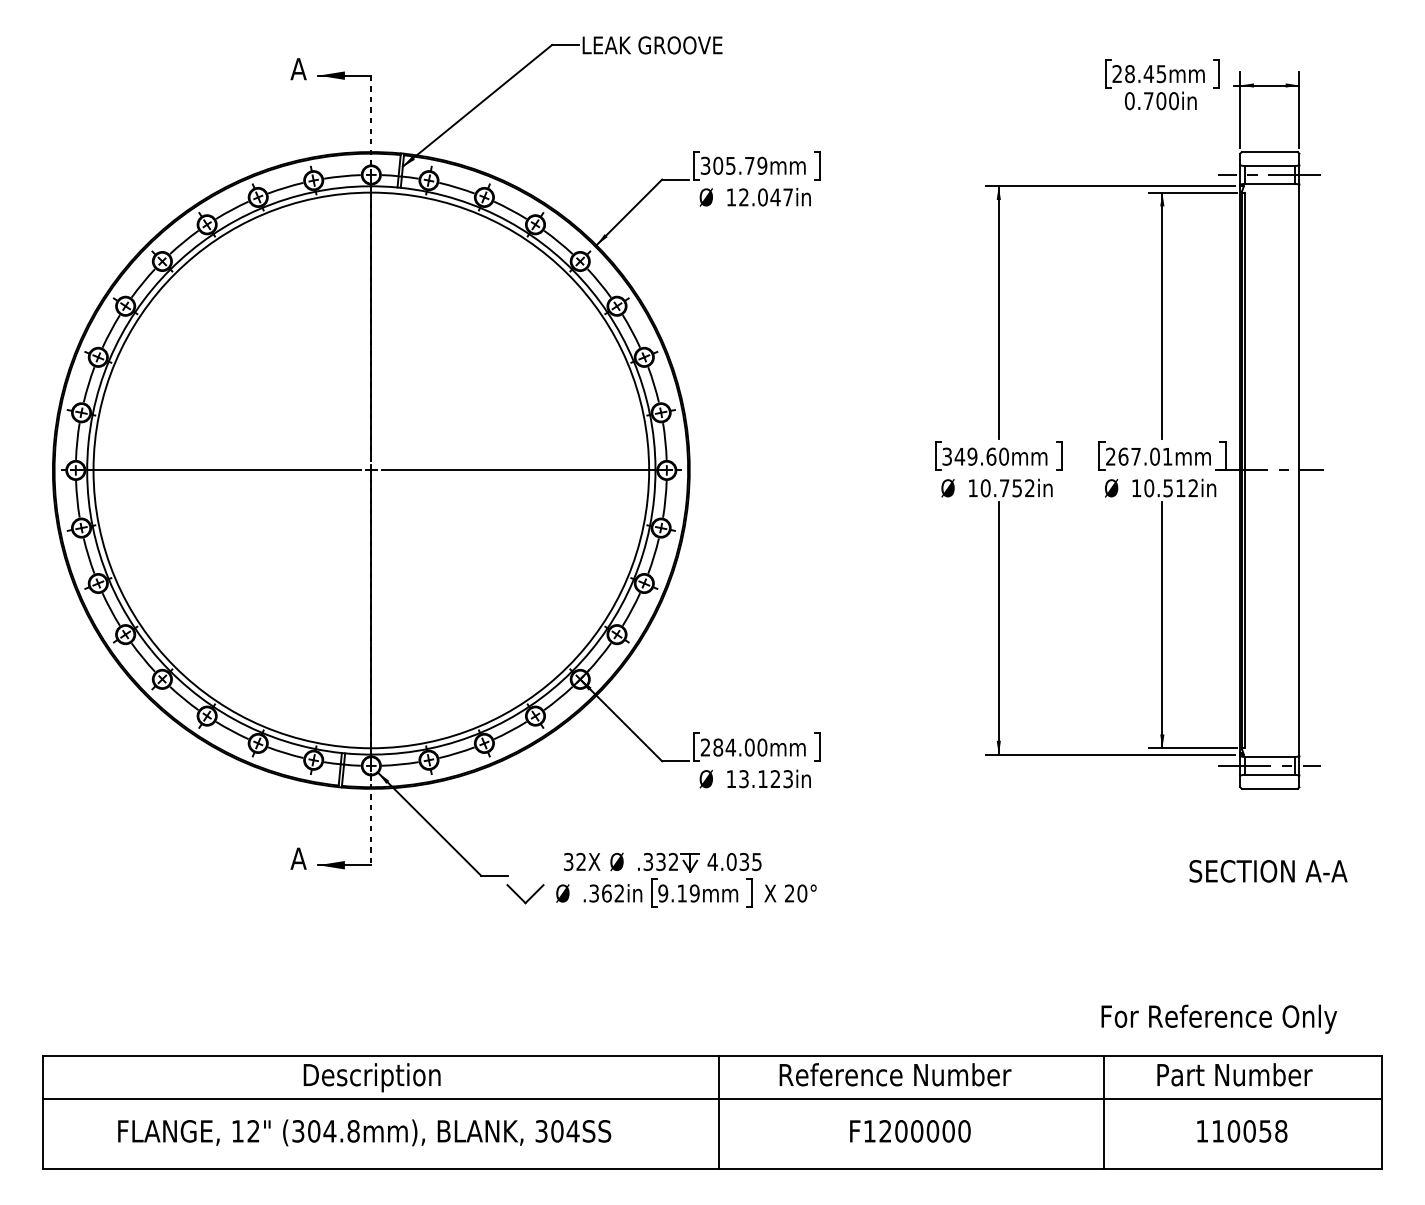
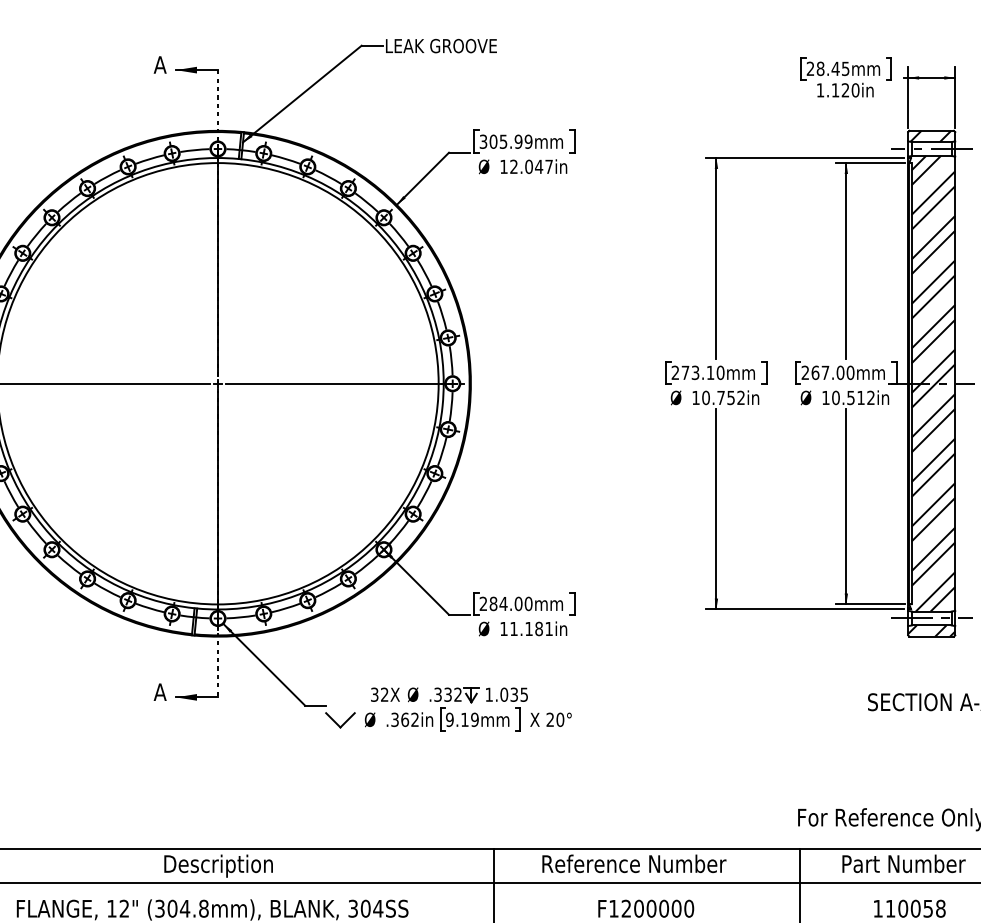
text: (1145, 101) -> (832, 90), 0.700in -> 1.120in
hatch: (1268, 159) -> (930, 136), added
text: (749, 165) -> (518, 141), 305.79mm -> 305.99mm
text: (969, 456) -> (693, 372), 349.60mm -> 273.10mm
text: (1167, 456) -> (850, 372), 267.01mm -> 267.00mm
hatch: (1271, 470) -> (933, 383), added
text: (765, 779) -> (531, 629), 13.123in -> 11.181in
hatch: (1269, 781) -> (931, 630), added
text: (712, 861) -> (488, 694), 4.035 -> 1.035

